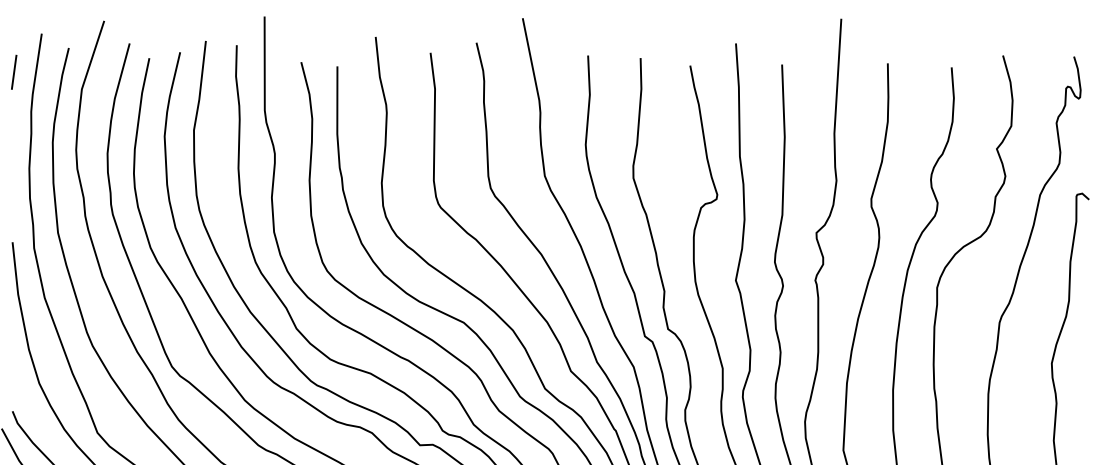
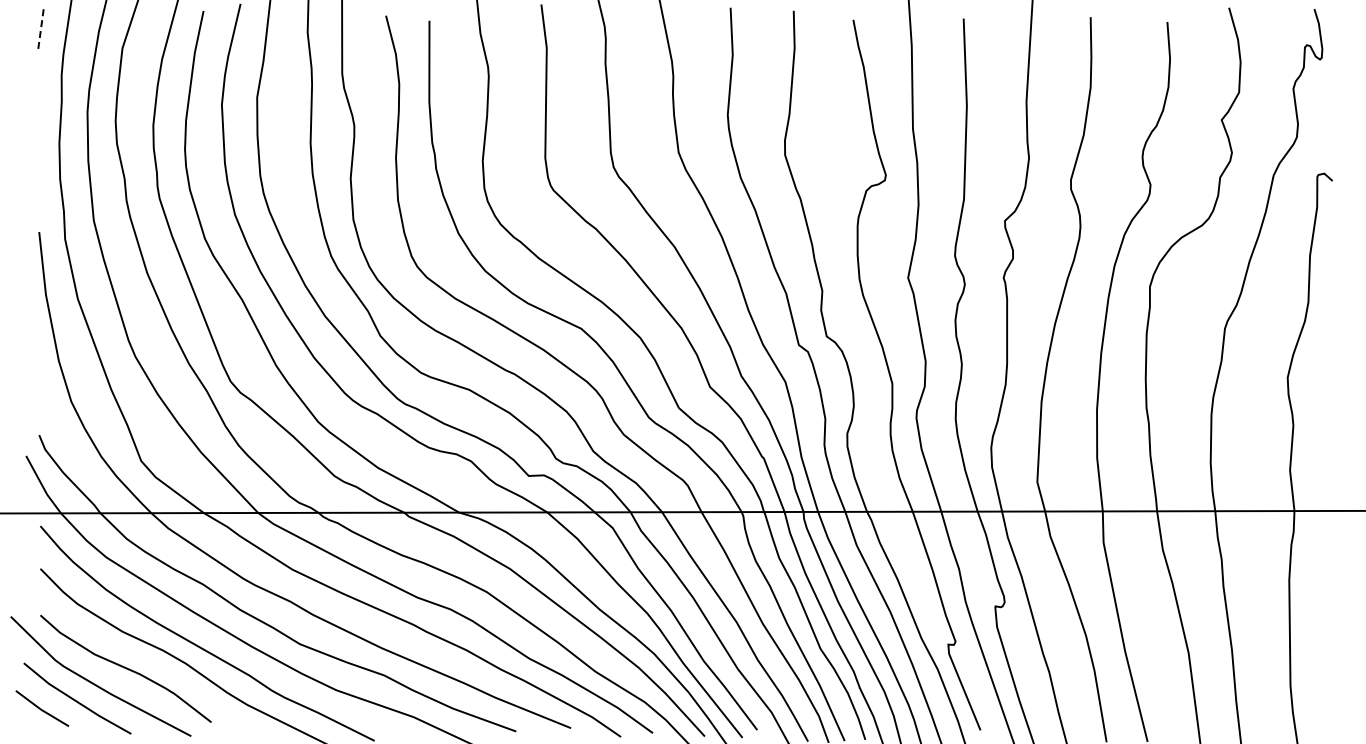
line: (14, 71) -> (41, 27), solid -> dashed

